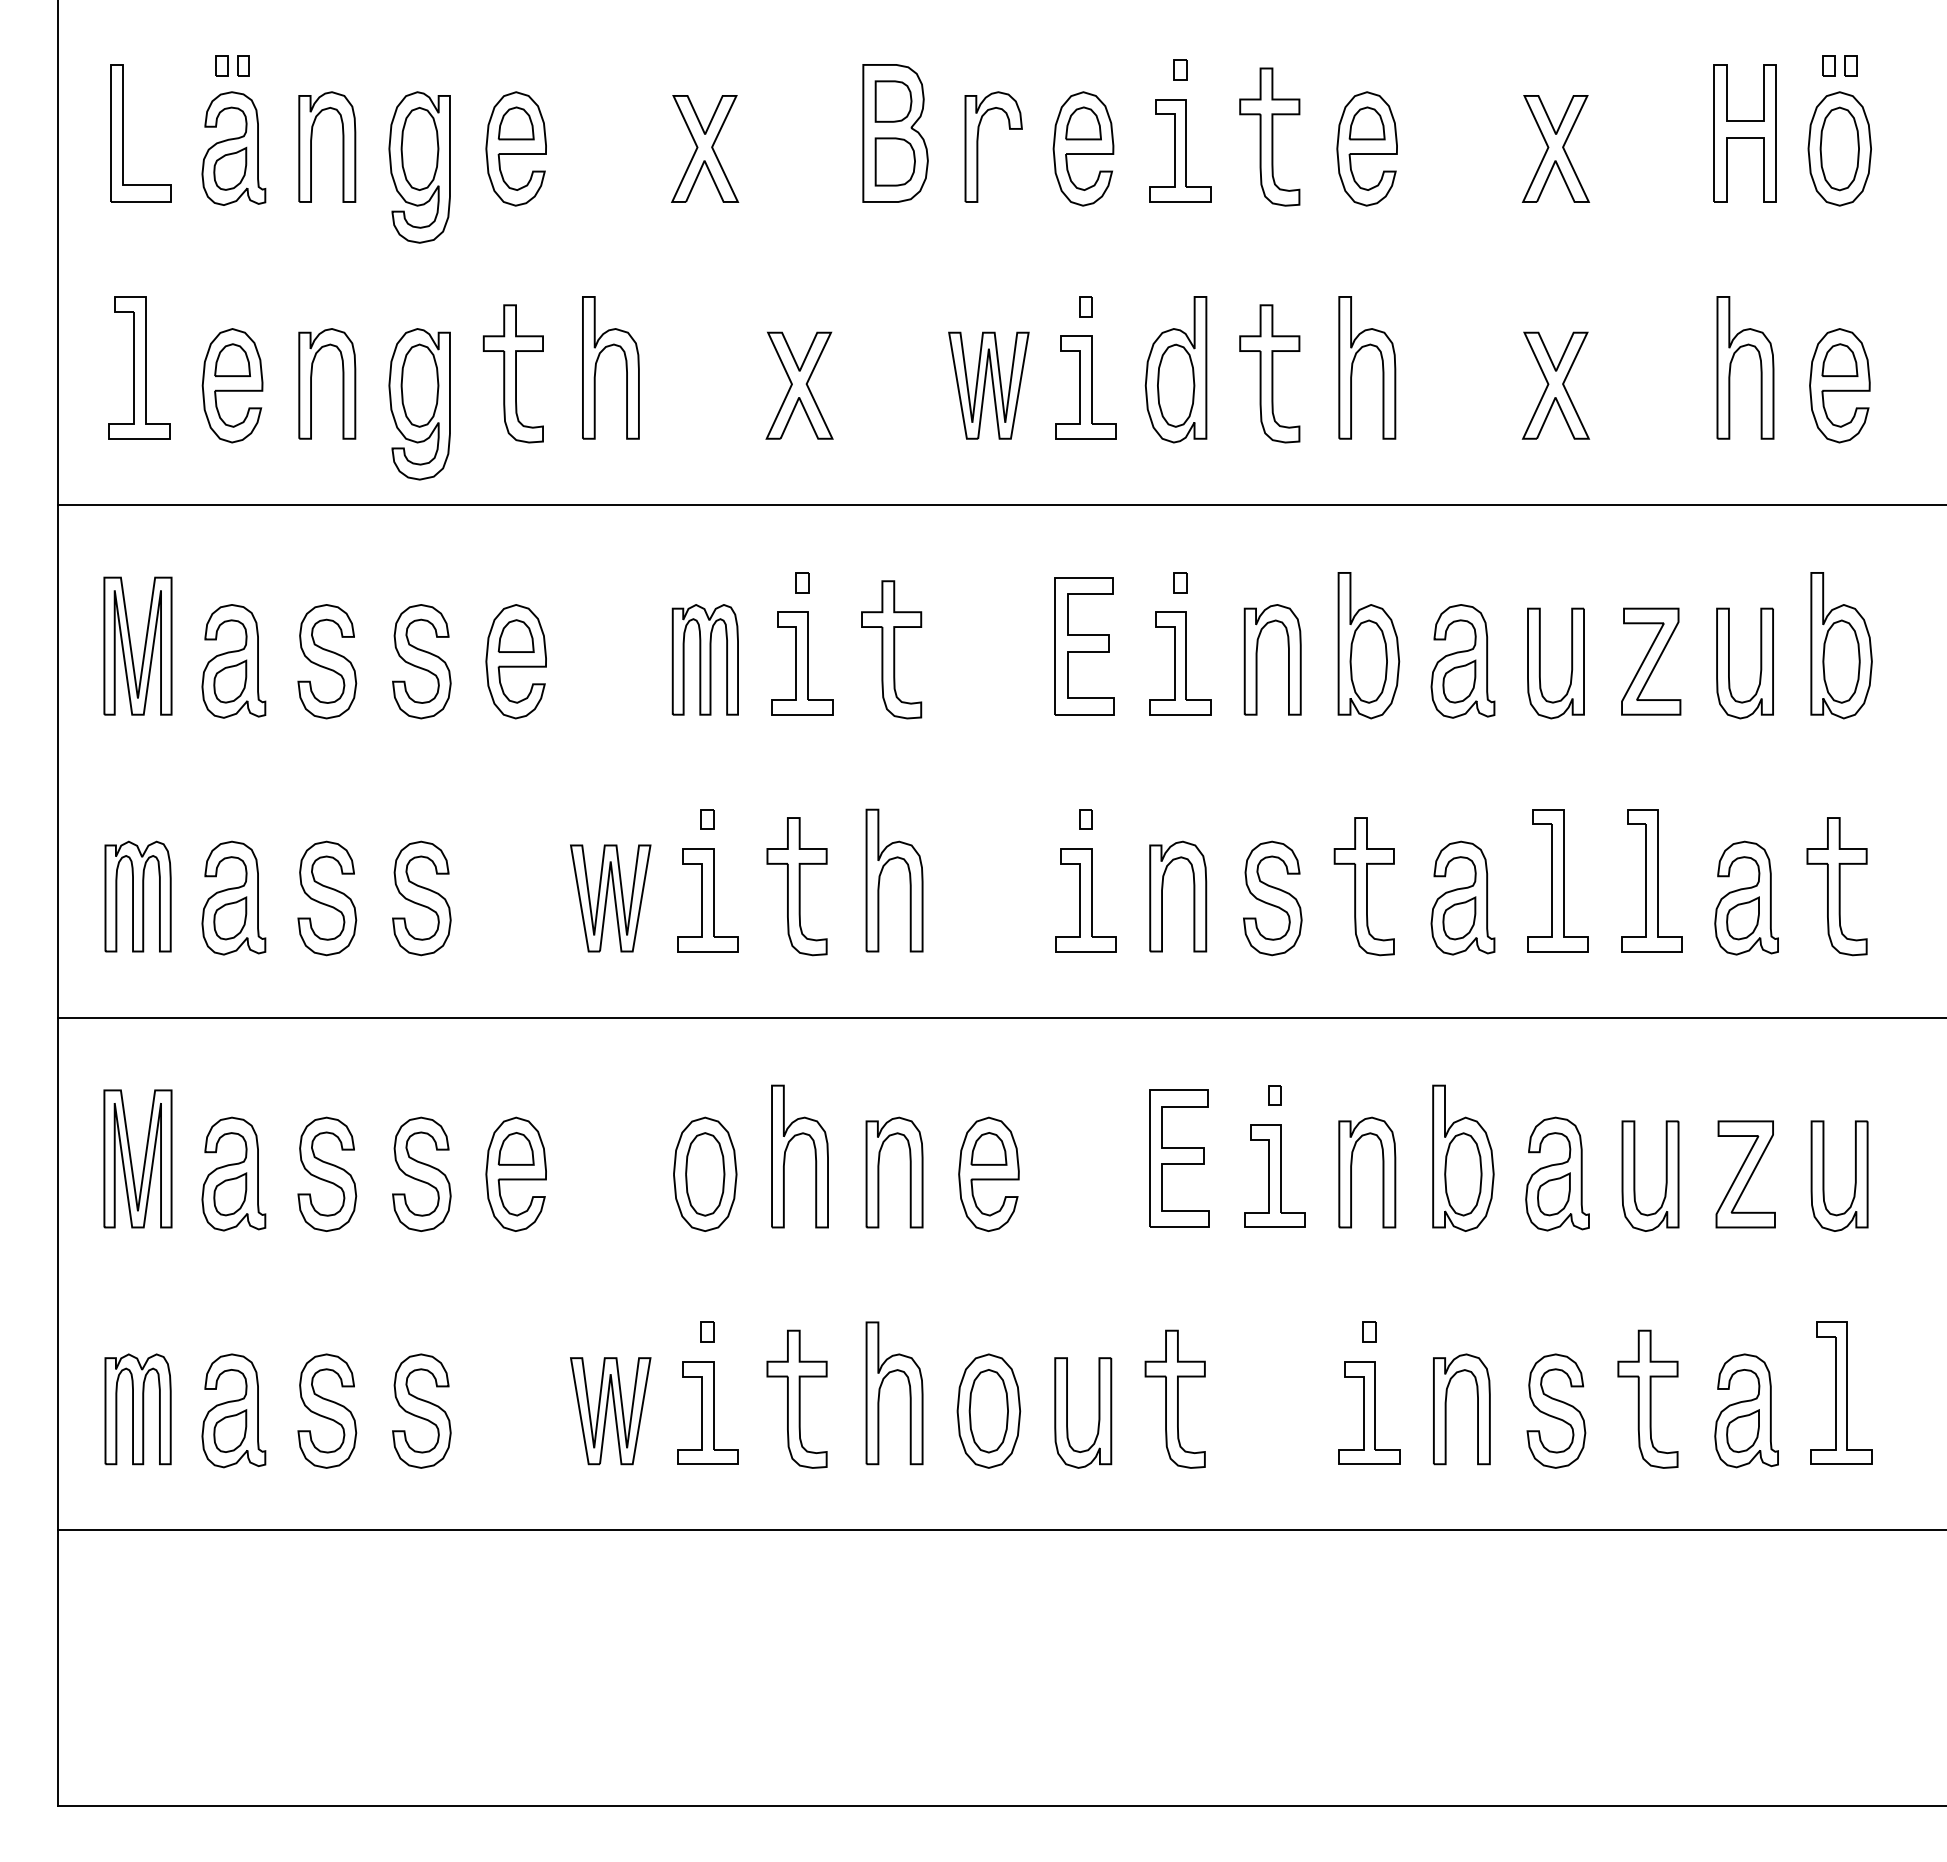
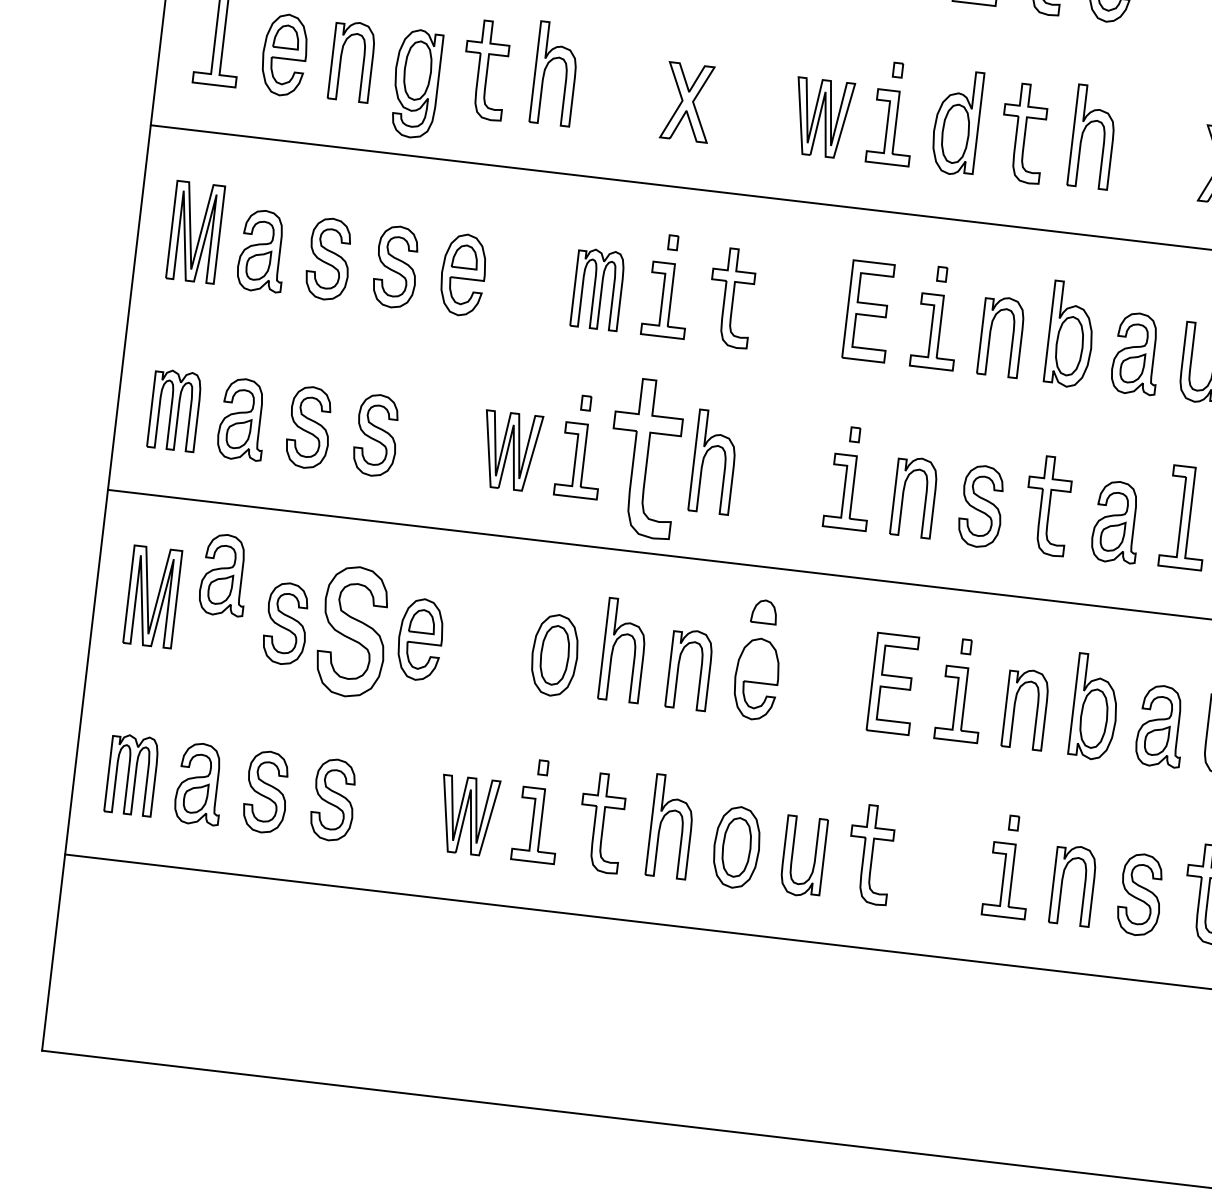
part: (796, 886) -> (643, 458), size x1.6
part: (988, 1148) -> (764, 611), moved
part: (233, 1173) -> (224, 574), moved
part: (421, 1173) -> (353, 631), size x1.6

